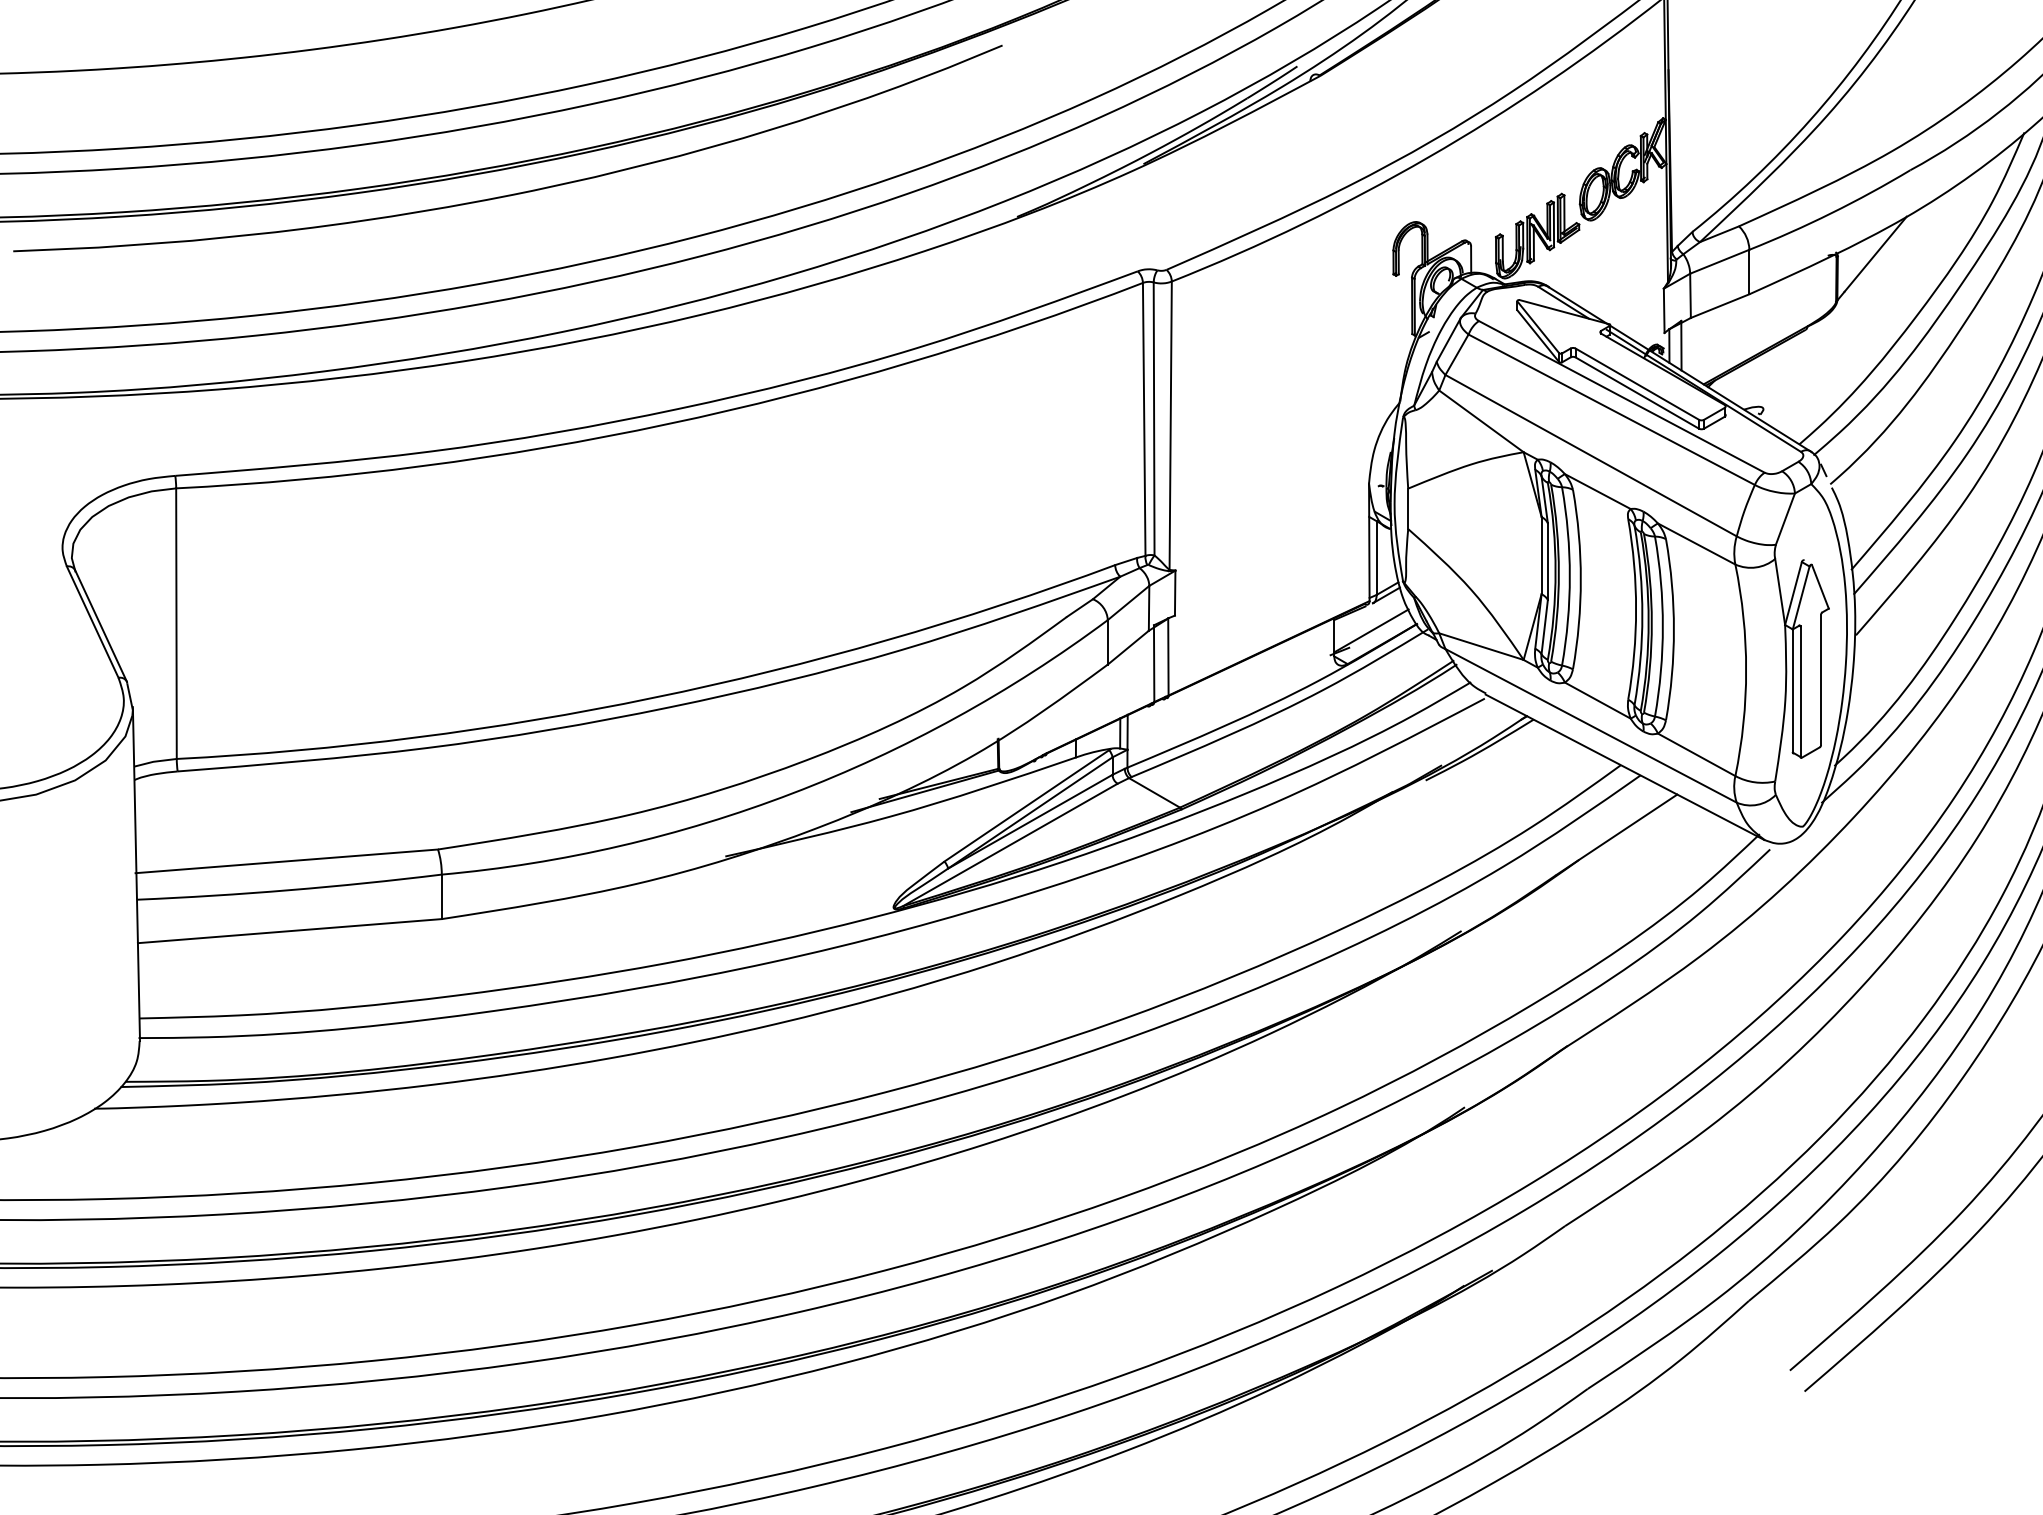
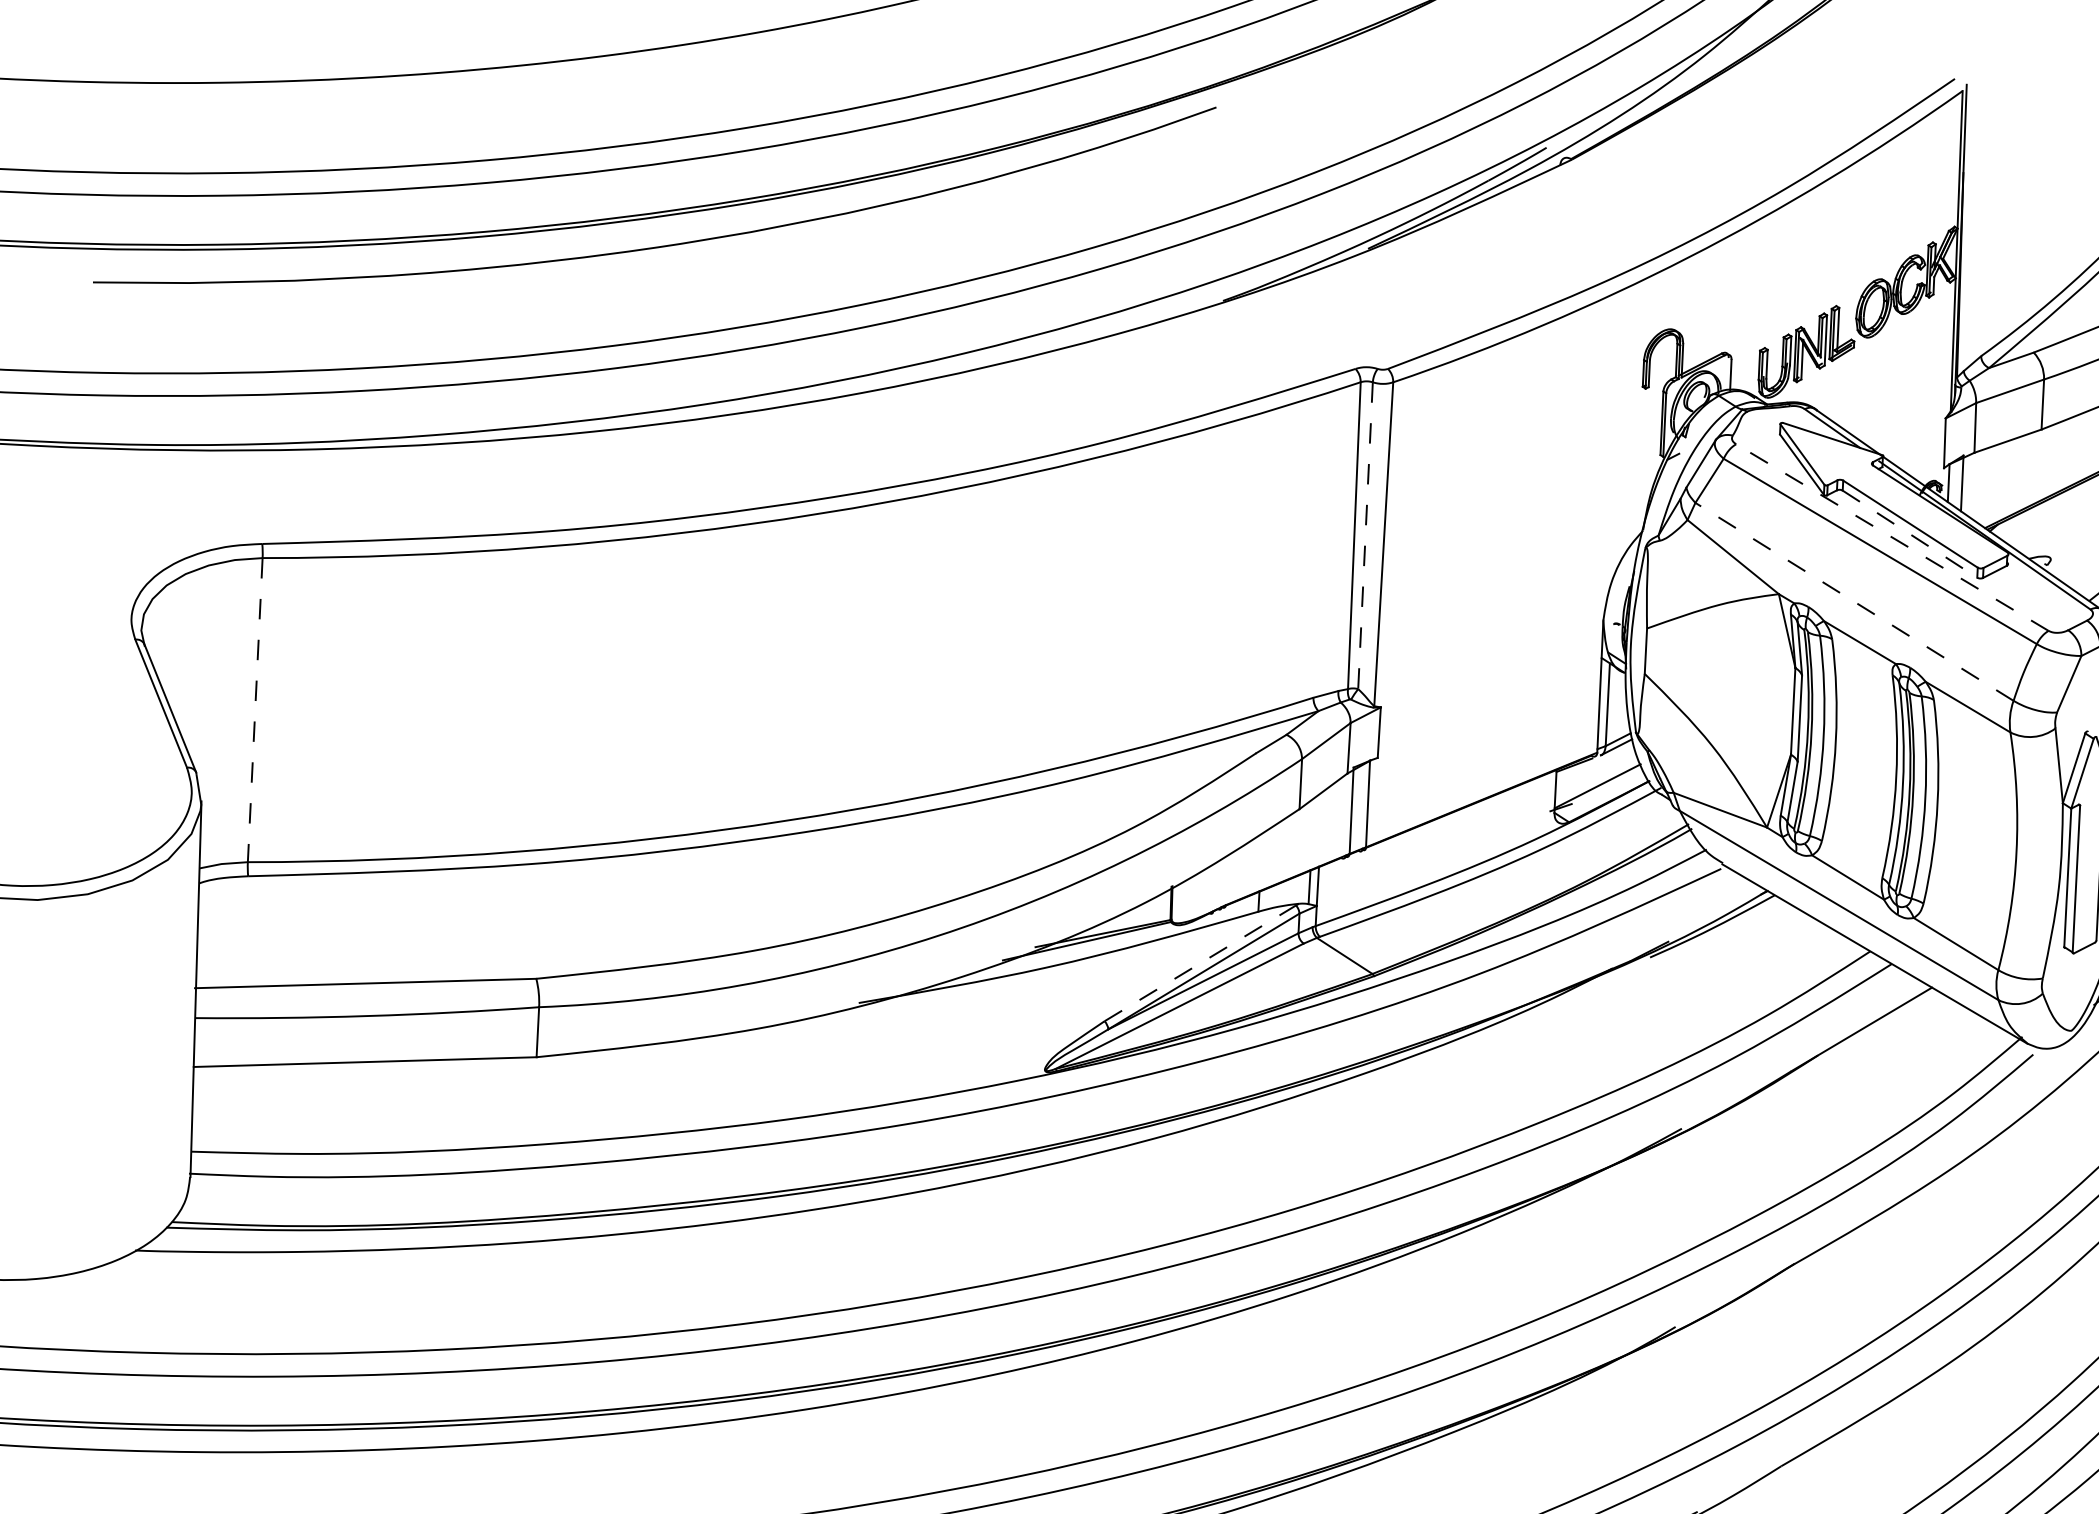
line: (1637, 393) -> (1910, 534), solid -> dashed
line: (1621, 396) -> (1892, 537), solid -> dashed
line: (1154, 419) -> (1365, 536), solid -> dashed
line: (1591, 455) -> (1854, 601), solid -> dashed
line: (176, 624) -> (255, 711), solid -> dashed
line: (1027, 805) -> (1201, 962), solid -> dashed

